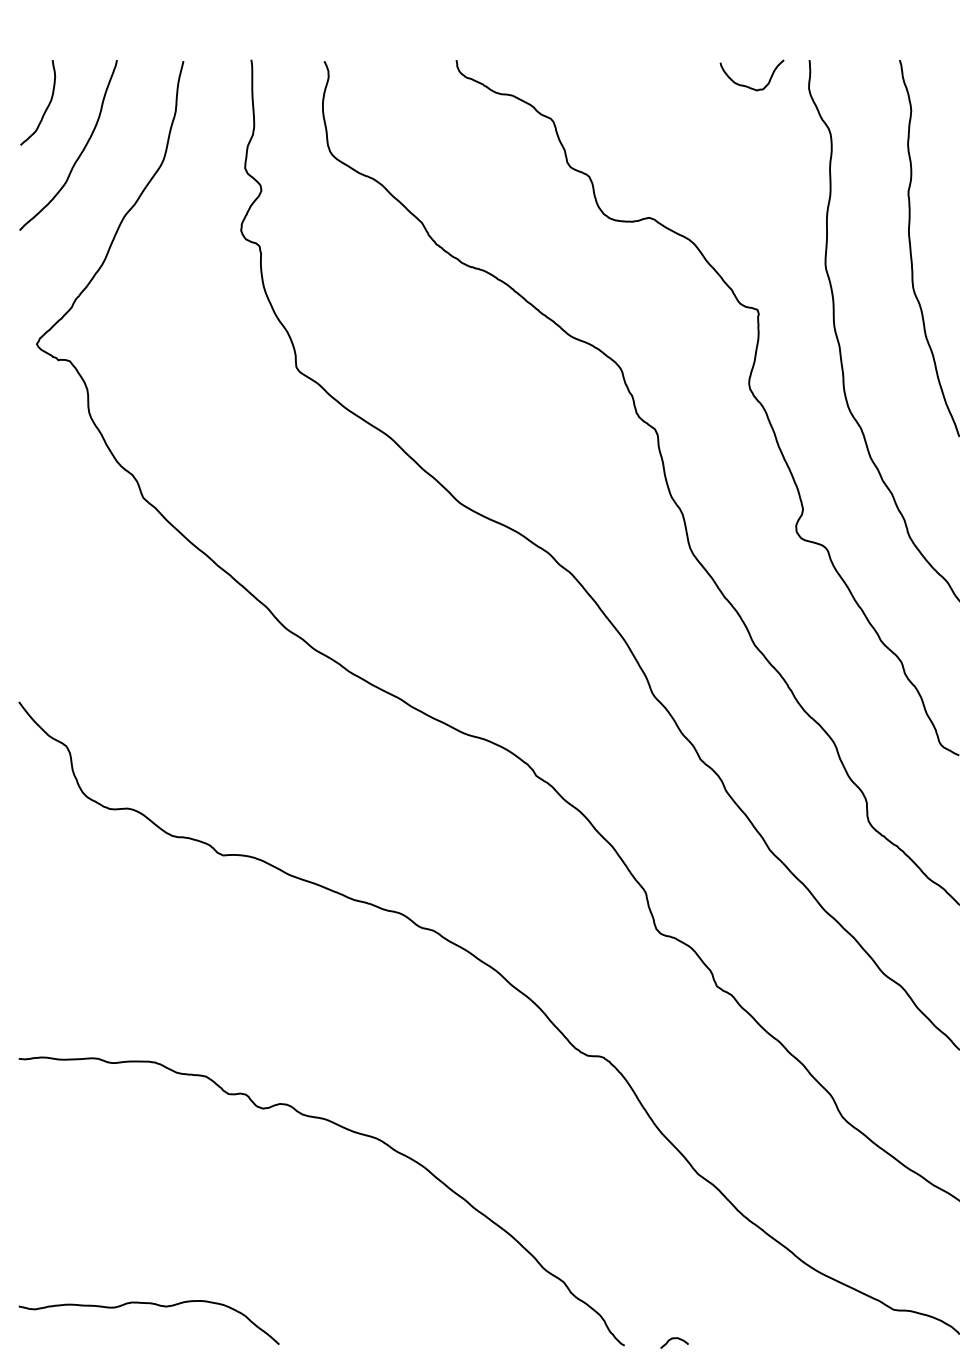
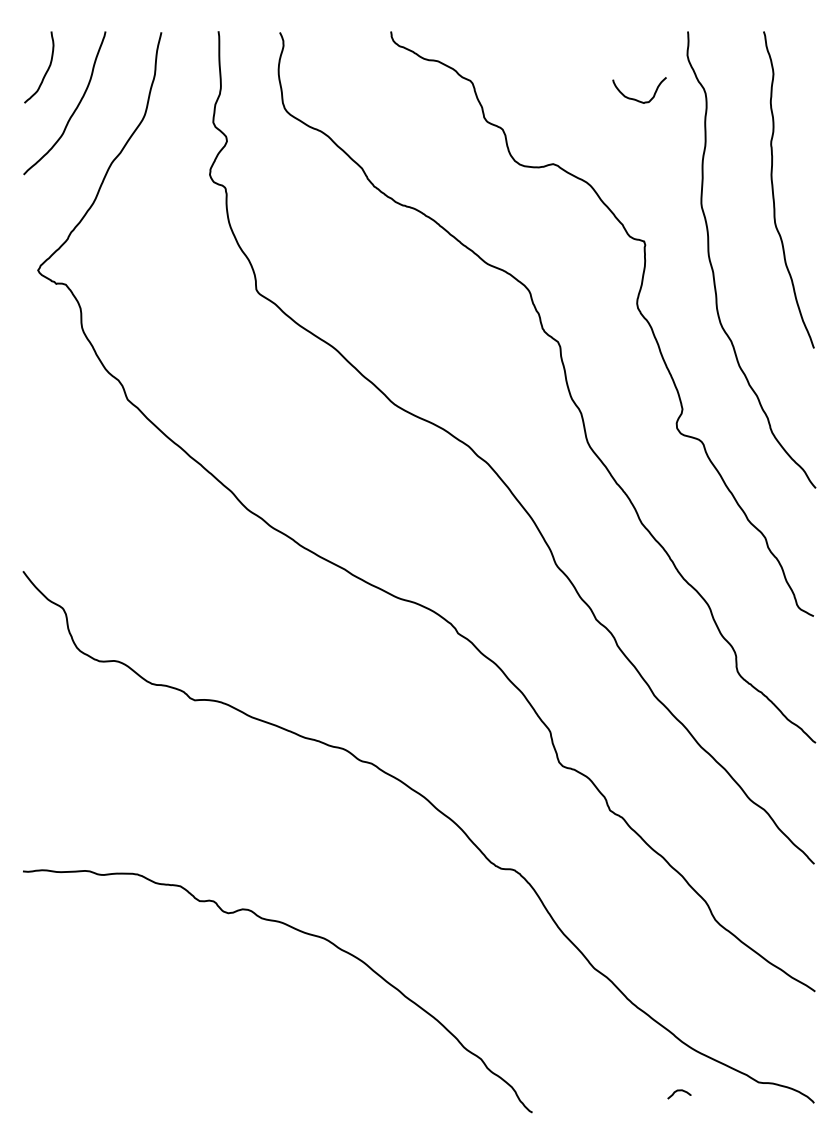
curve: (749, 86) -> (637, 99), moved
curve: (152, 1305) -> (135, 1078), removed
curve: (674, 1339) -> (679, 1091), moved

